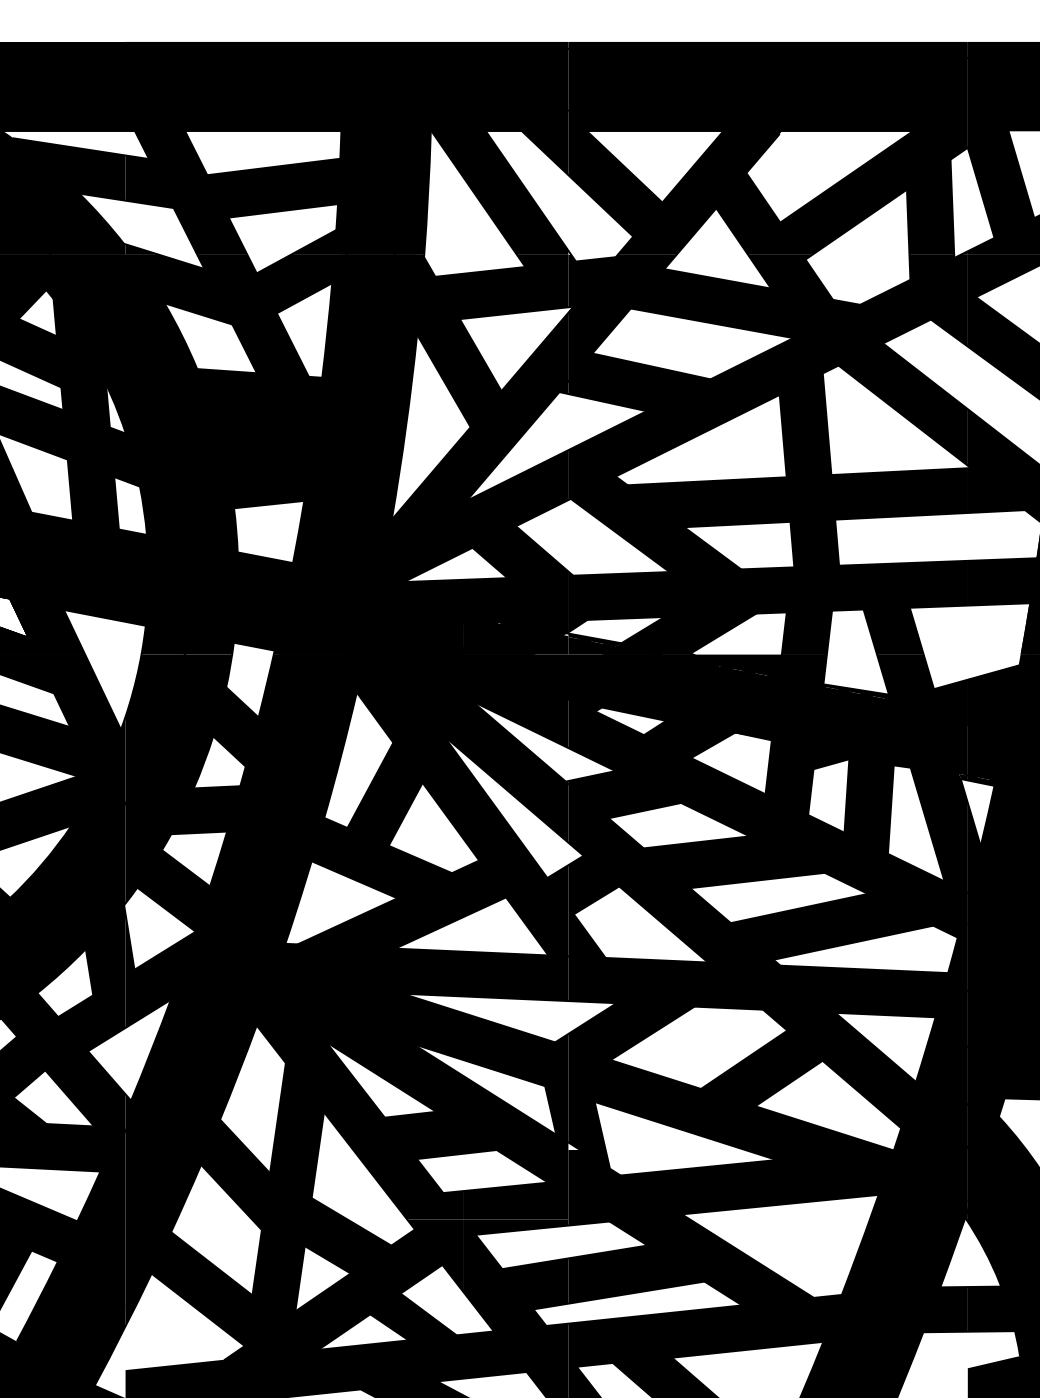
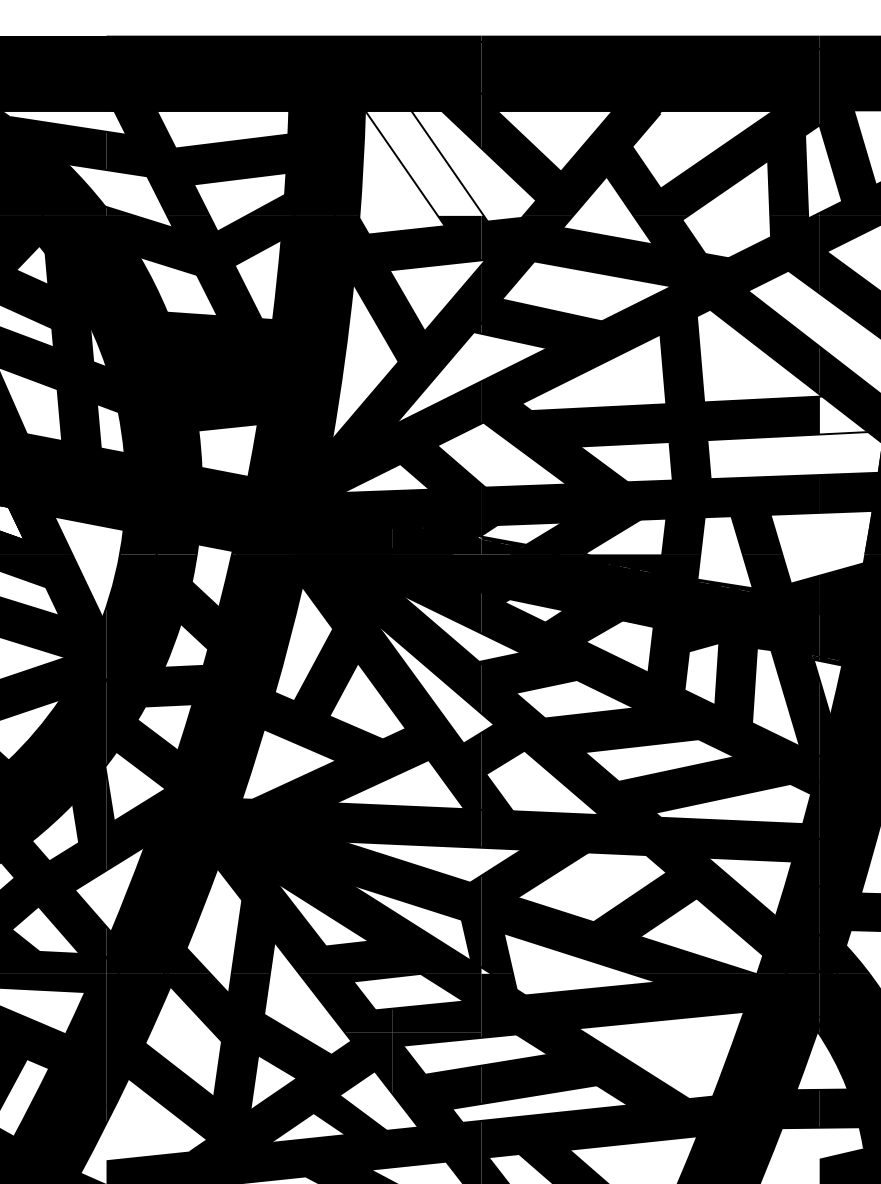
fill: (499, 192) -> (423, 163), removed
fill: (996, 490) -> (843, 415), removed

